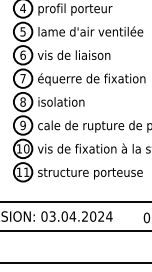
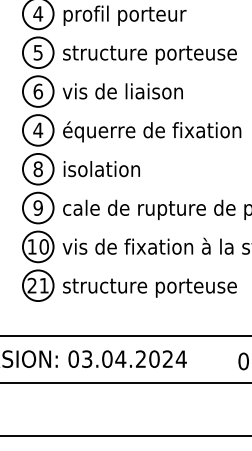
text: (90, 32) -> (150, 53), lame d'air ventilée -> structure porteuse
text: (23, 78) -> (38, 130), 7 -> 4
text: (18, 171) -> (30, 284), 11 -> 21

